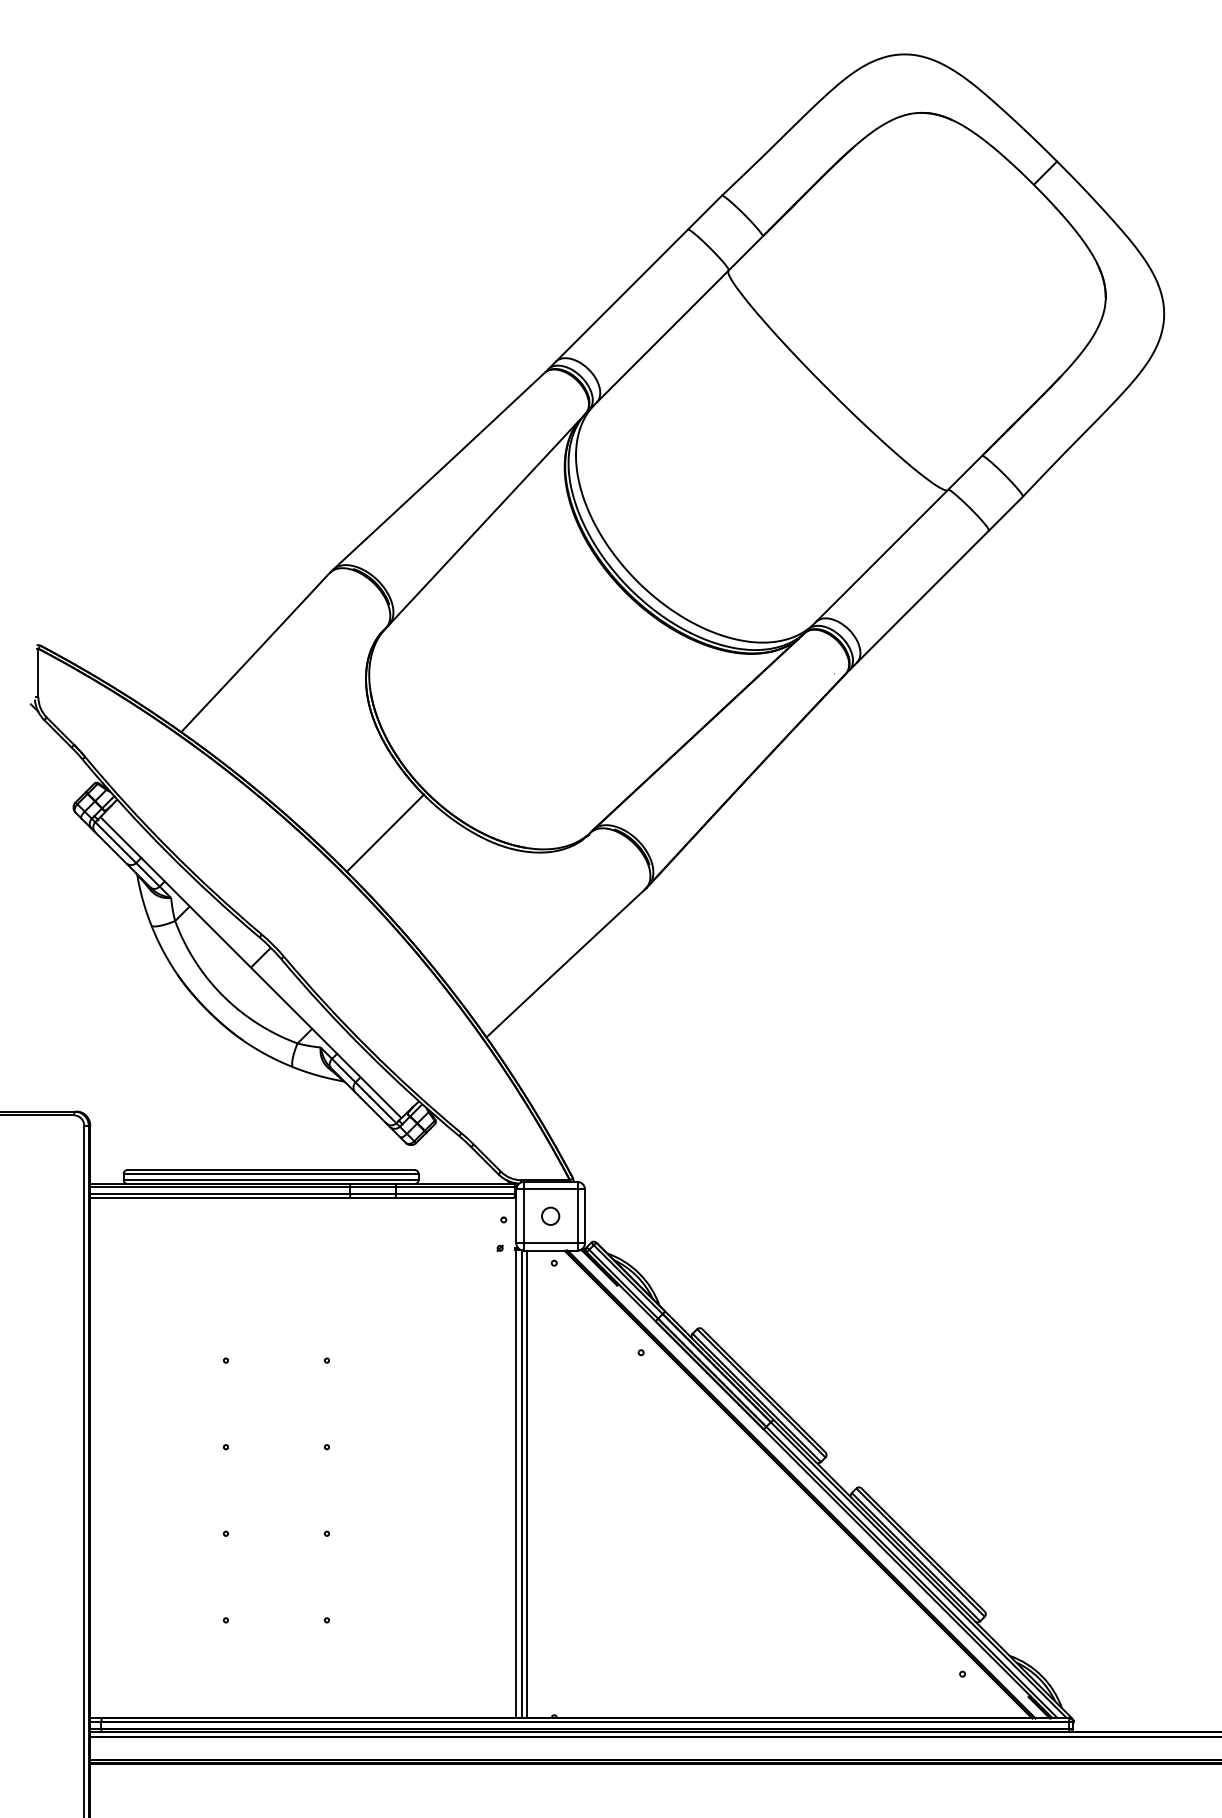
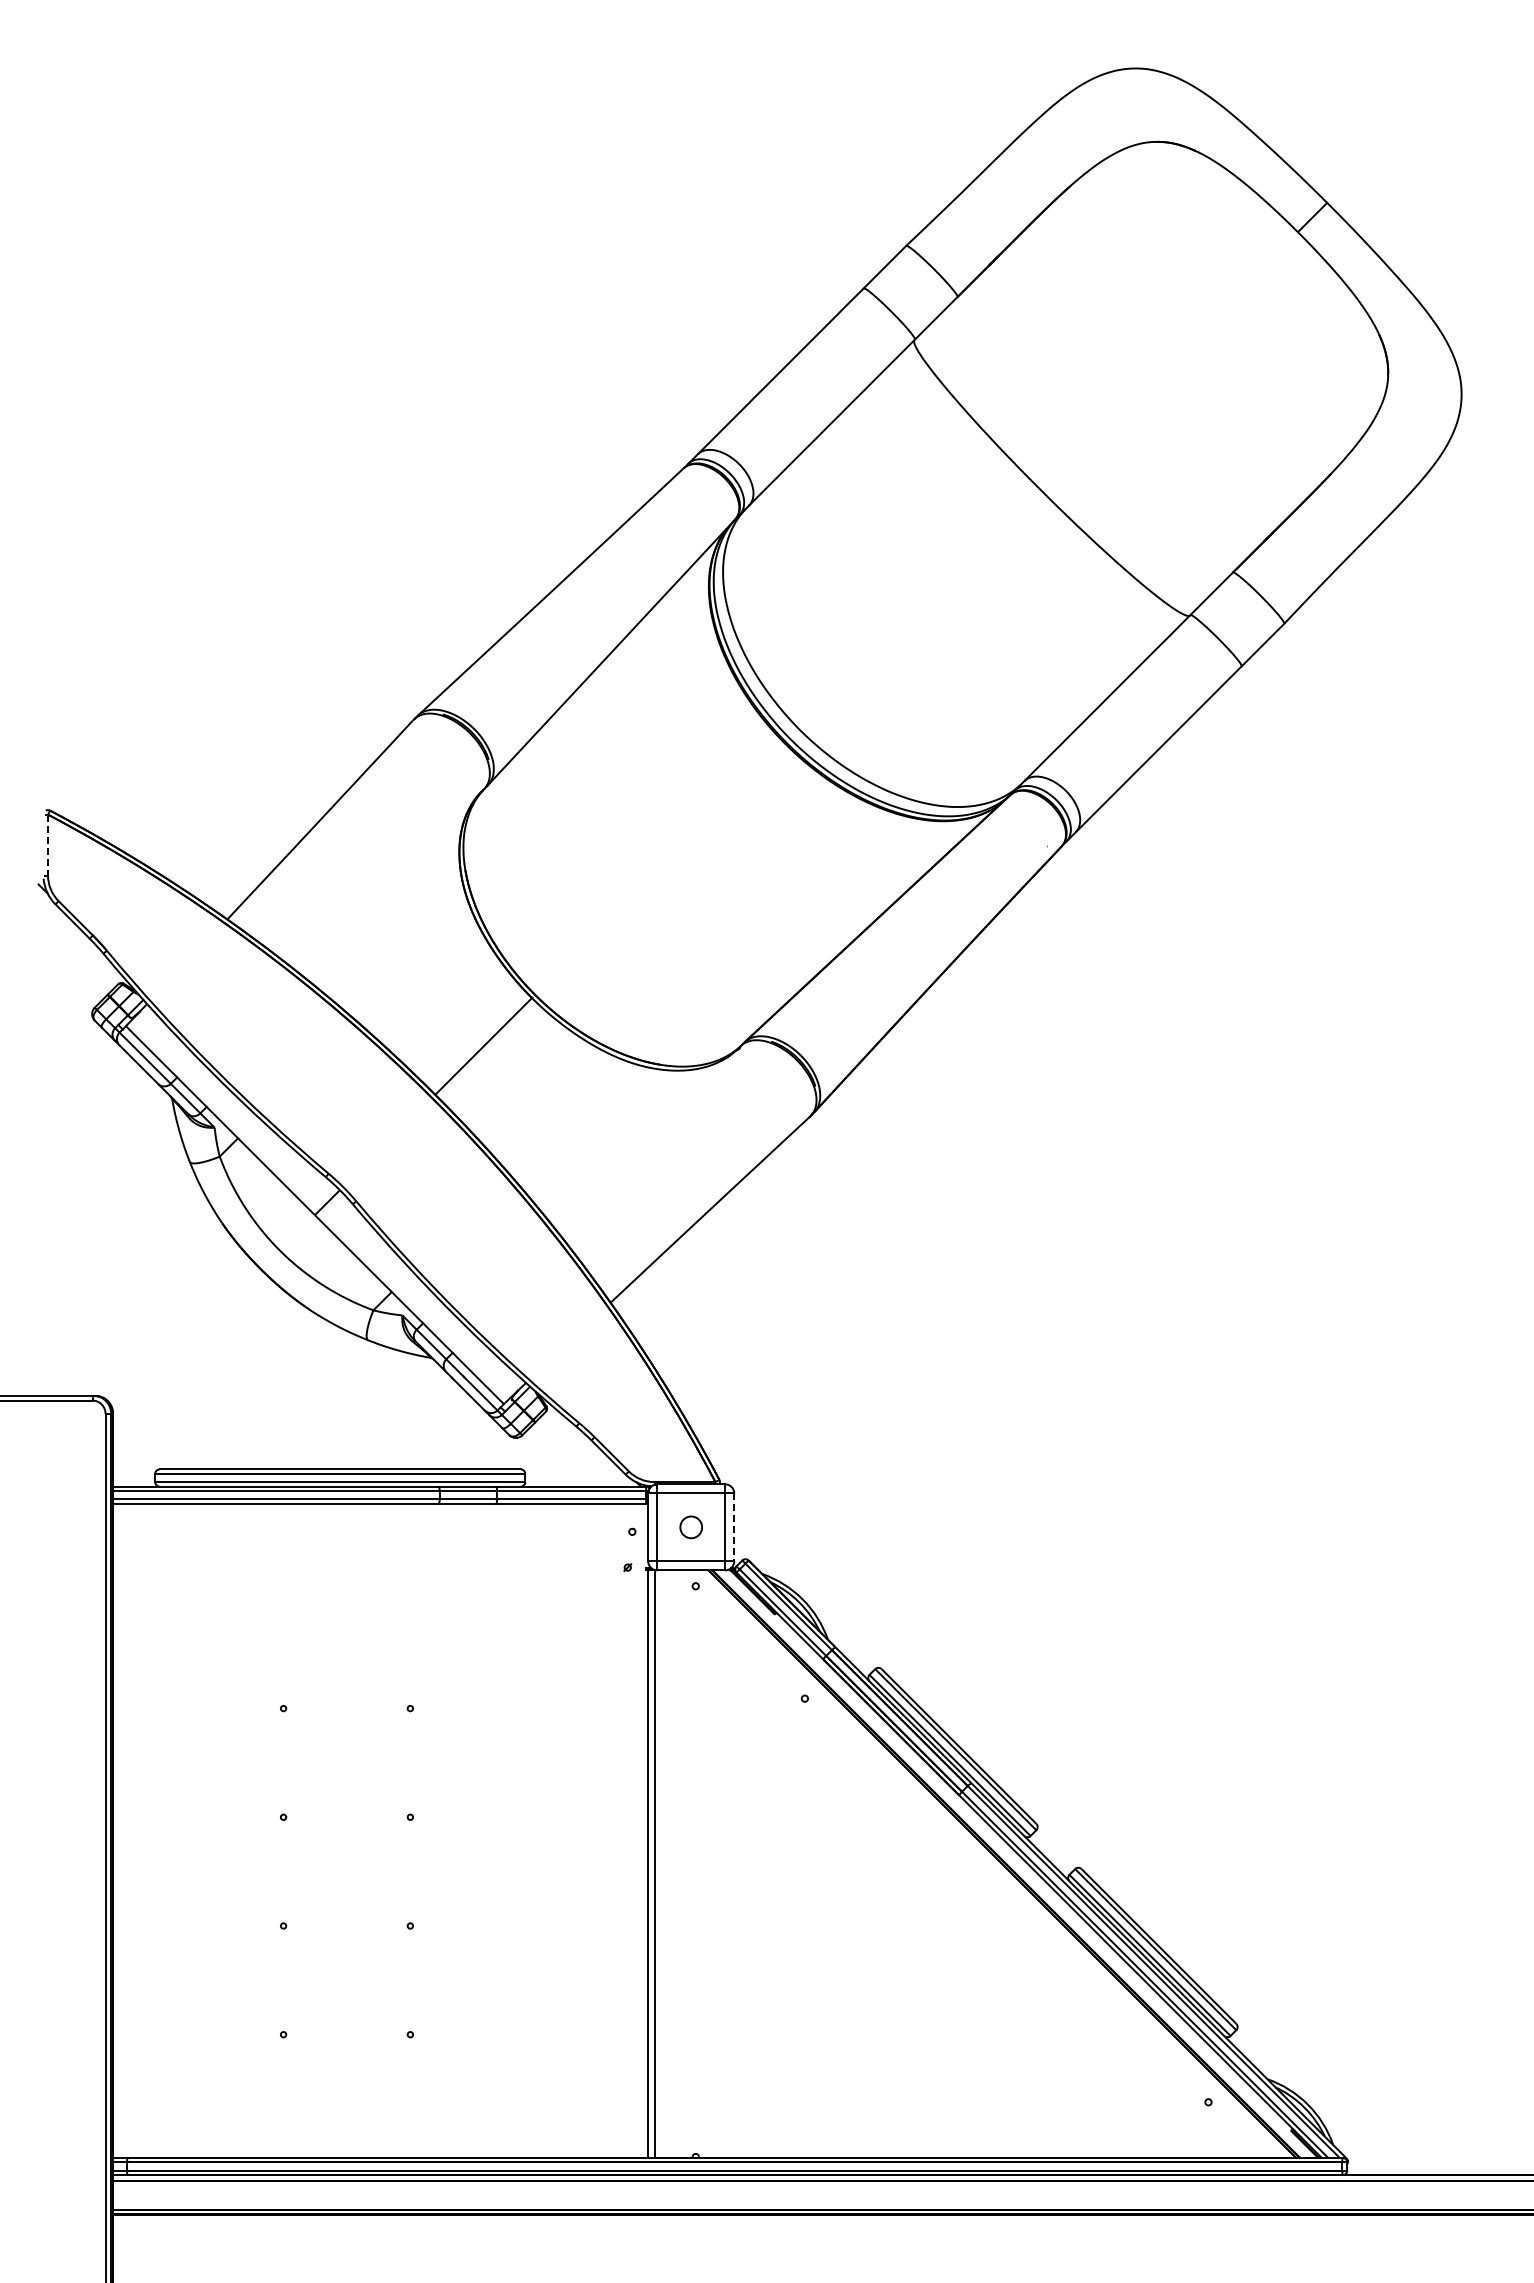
line: (38, 673) -> (48, 845), solid -> dashed
line: (585, 1216) -> (734, 1527), solid -> dashed
line: (526, 1484) -> (661, 1863), removed

